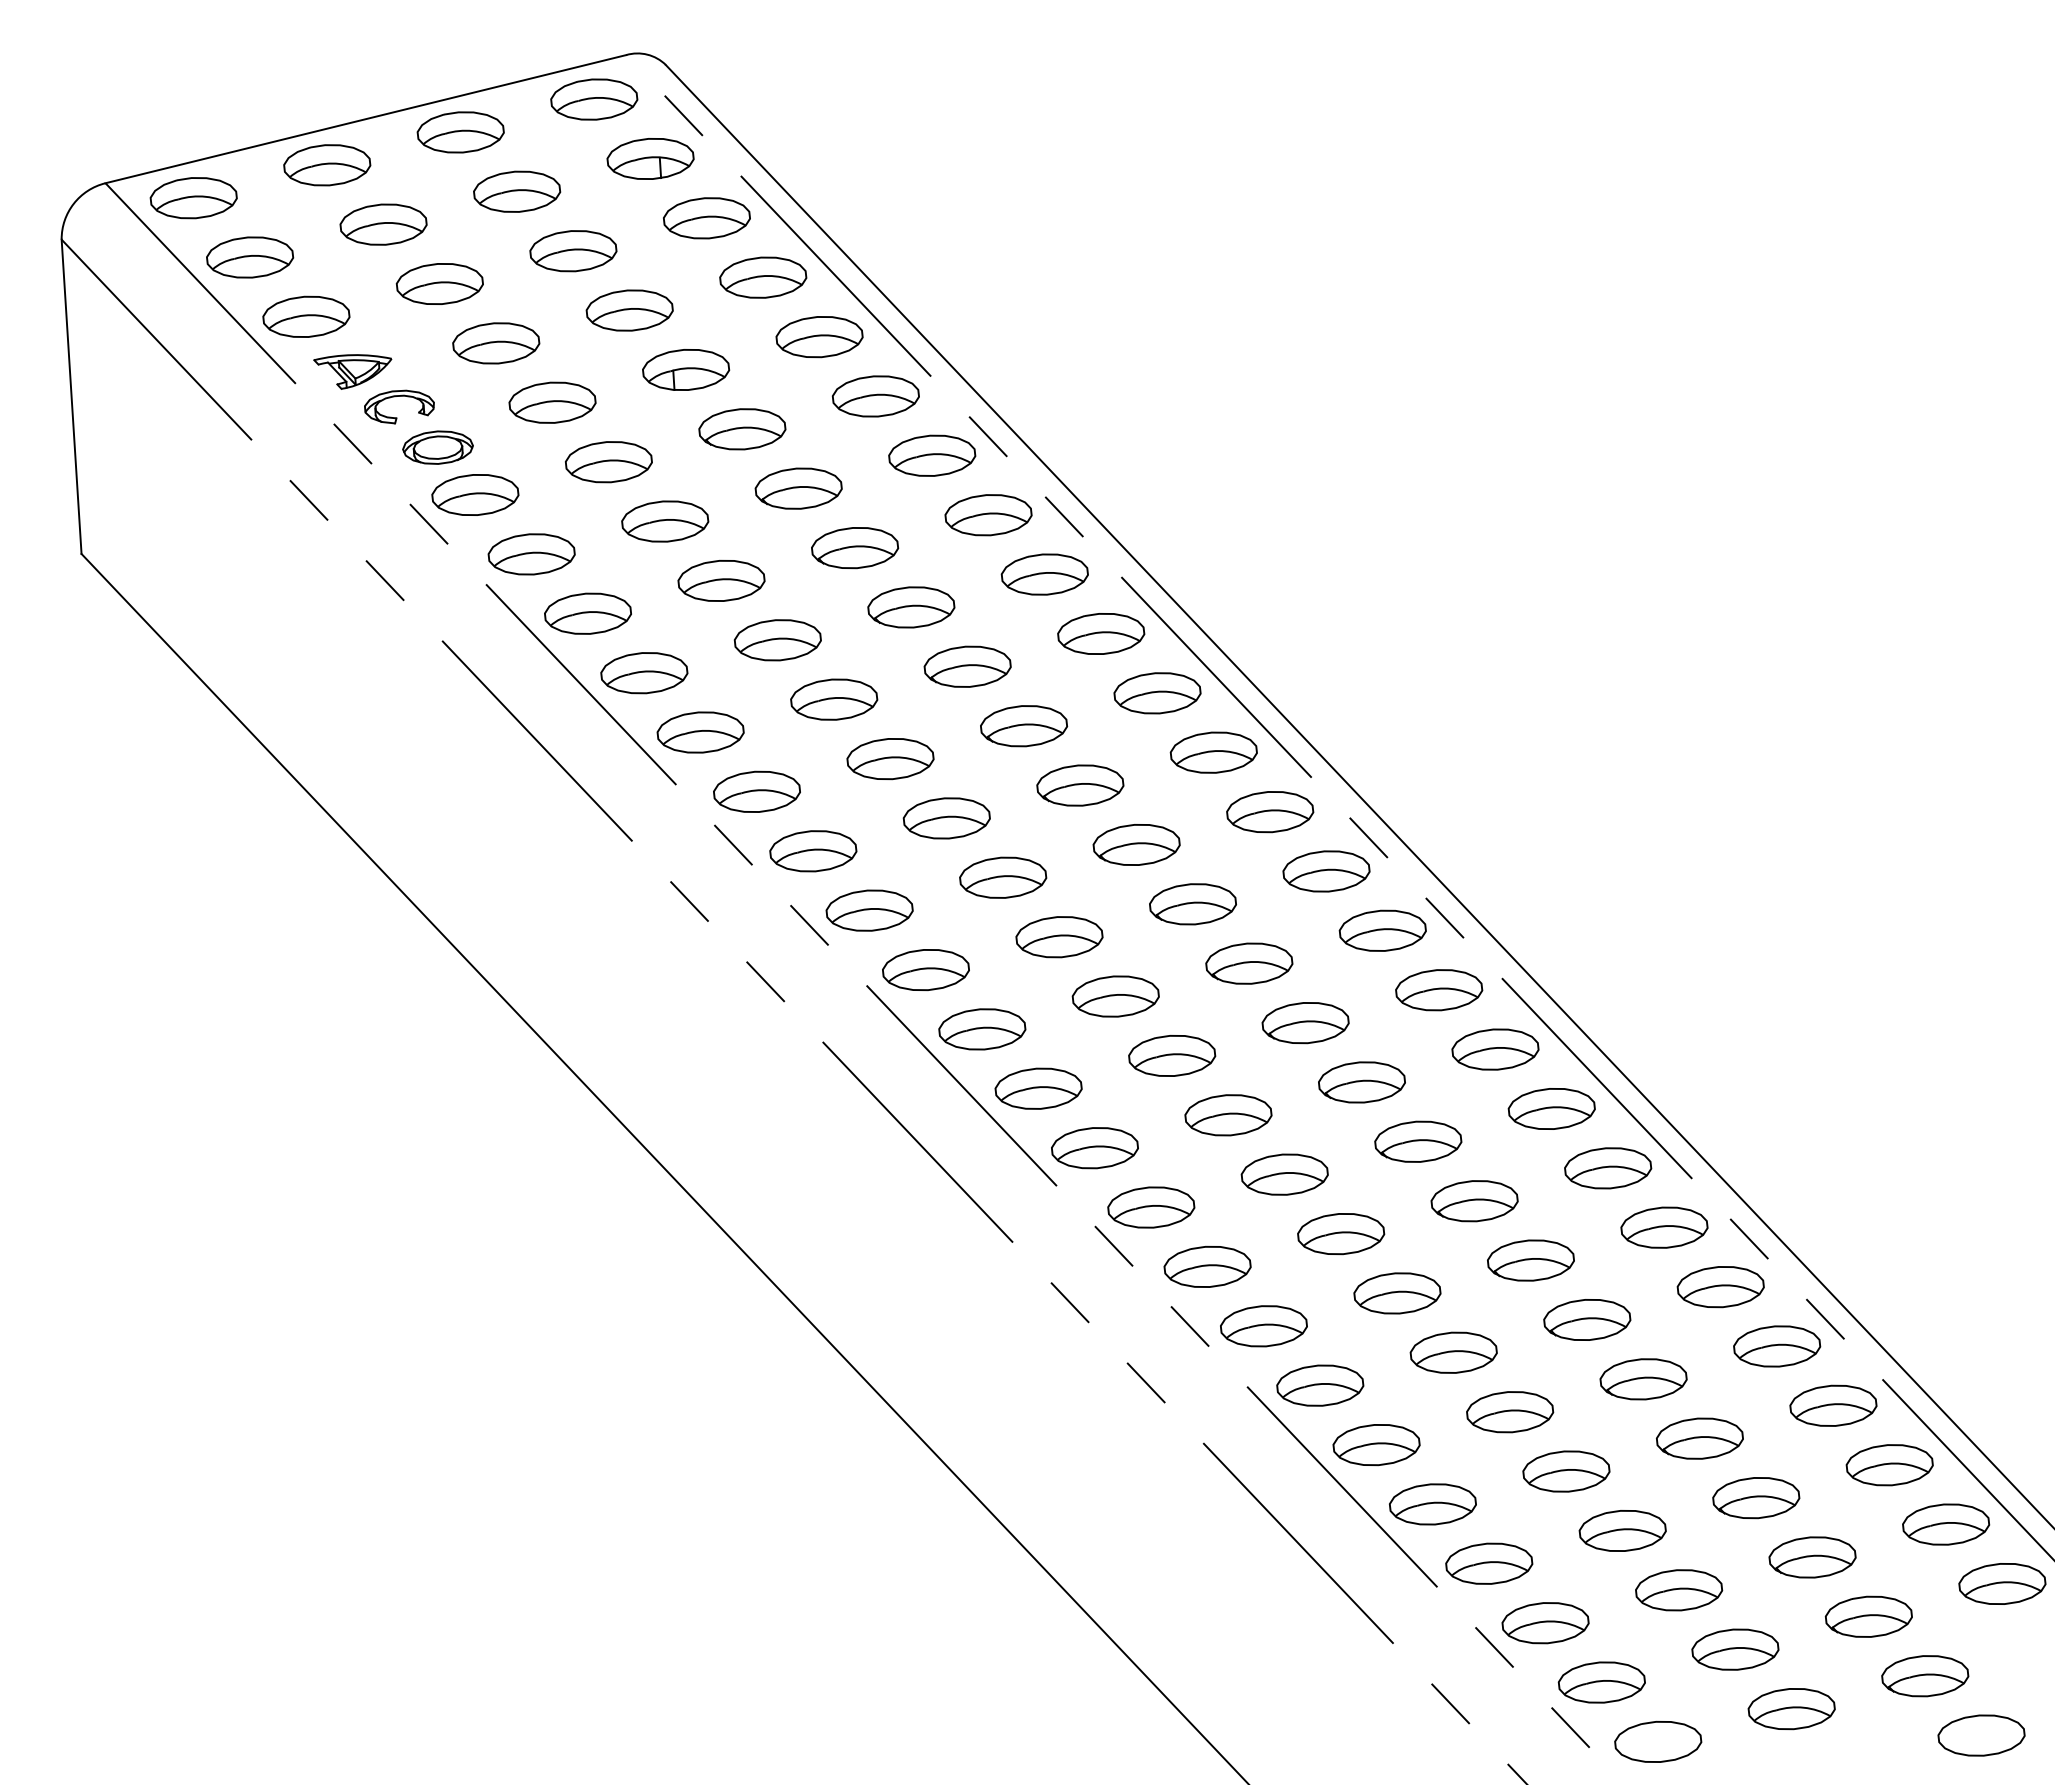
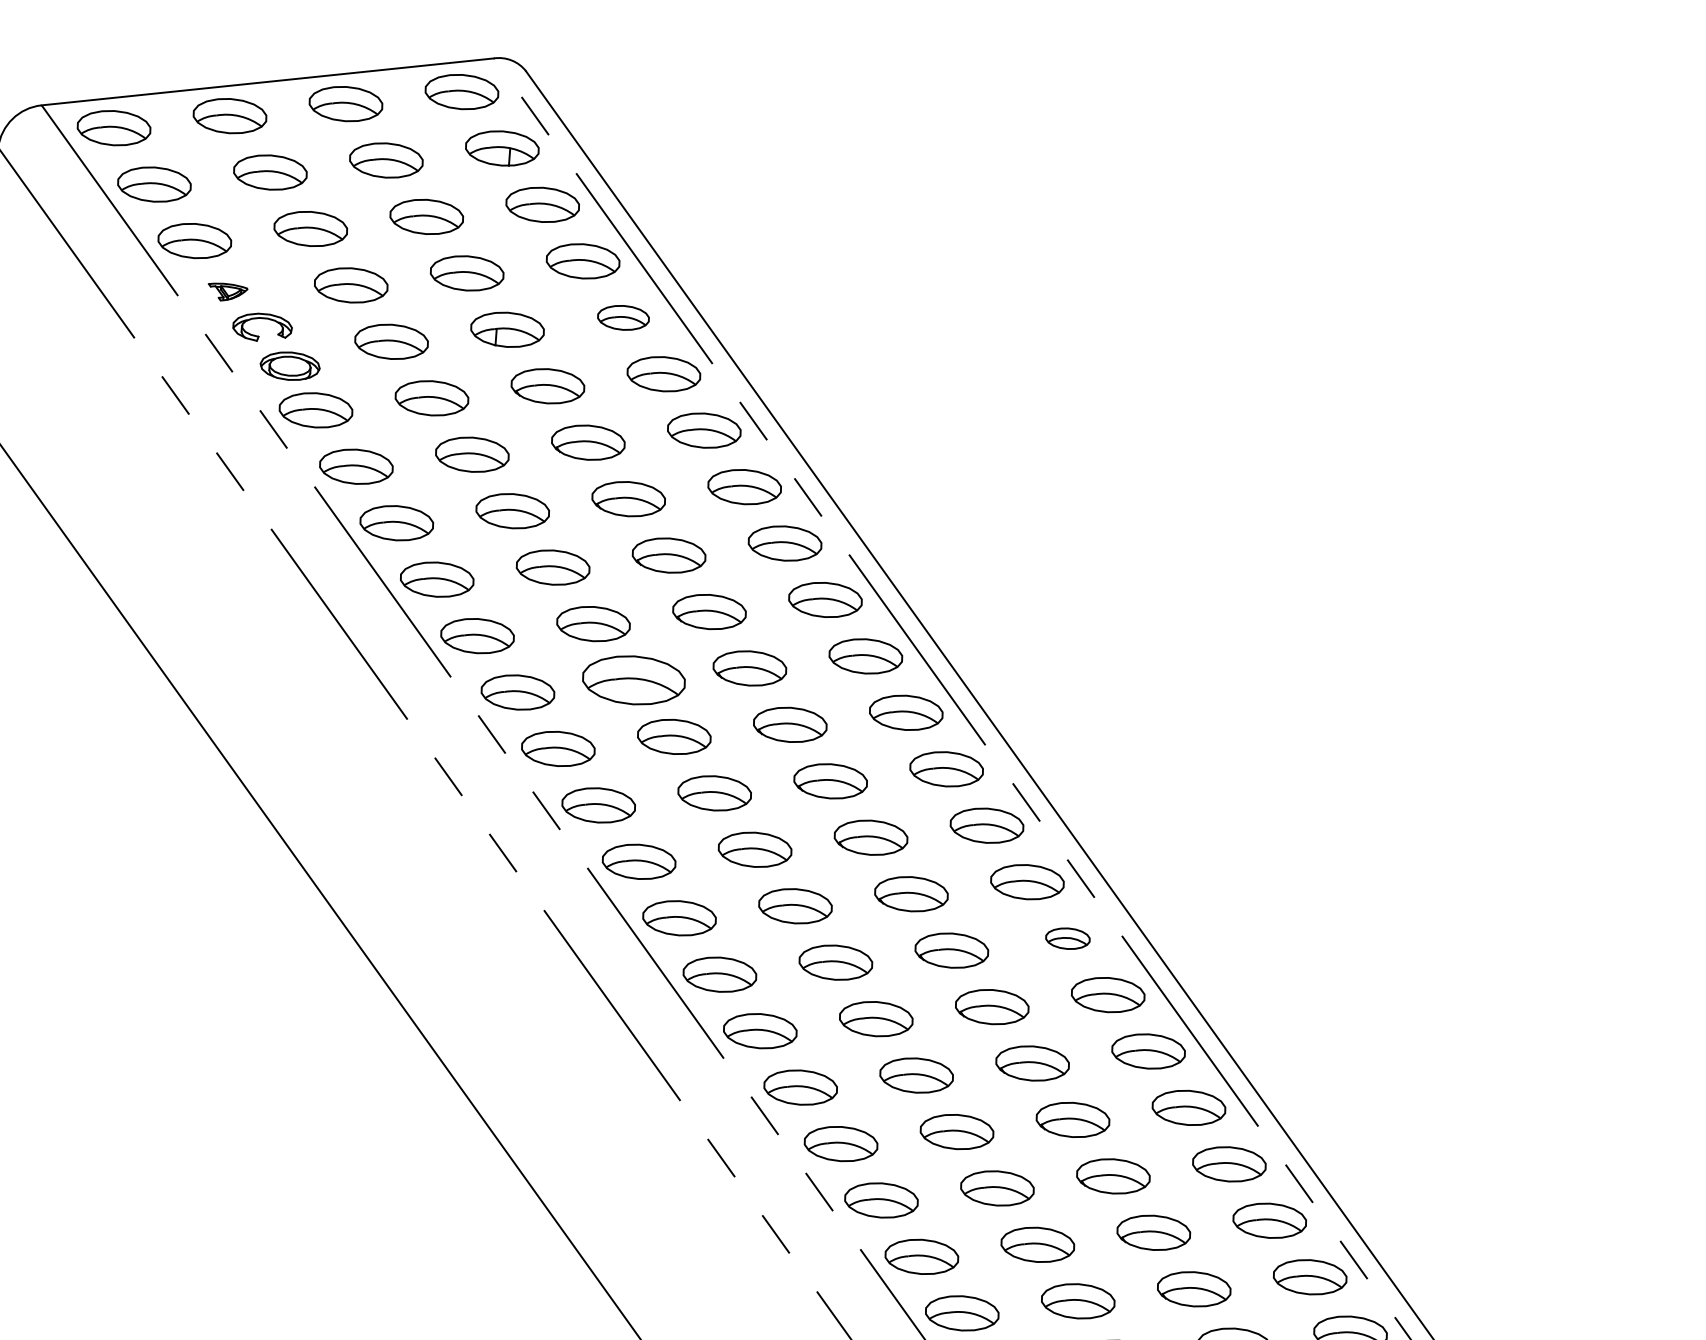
part: (819, 337) -> (623, 318), size x0.7
part: (352, 371) -> (227, 292), size x0.6
part: (890, 759) -> (633, 680), size x1.4
part: (1439, 990) -> (1068, 938), size x0.6

